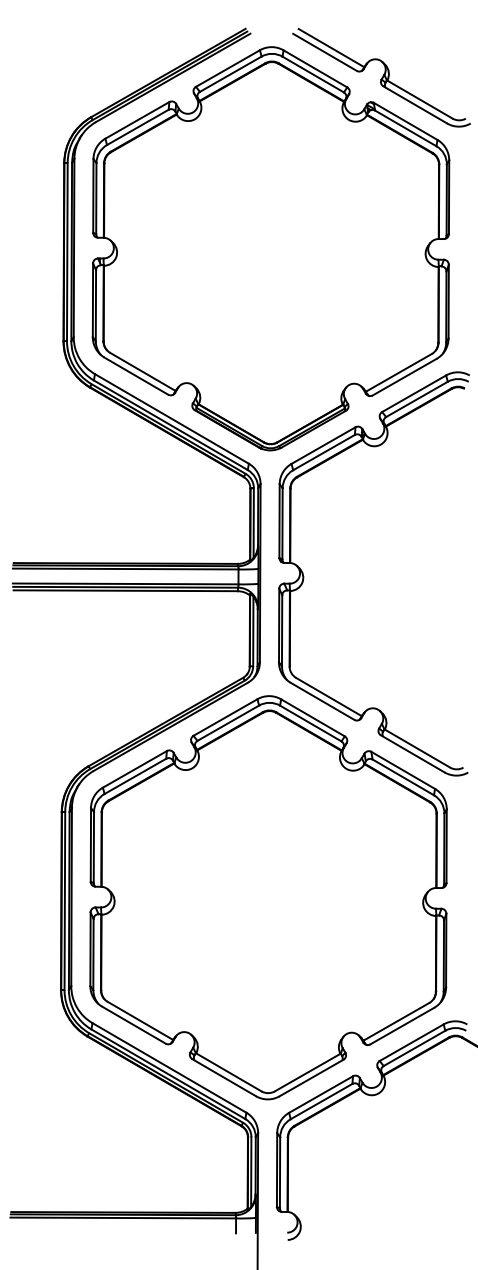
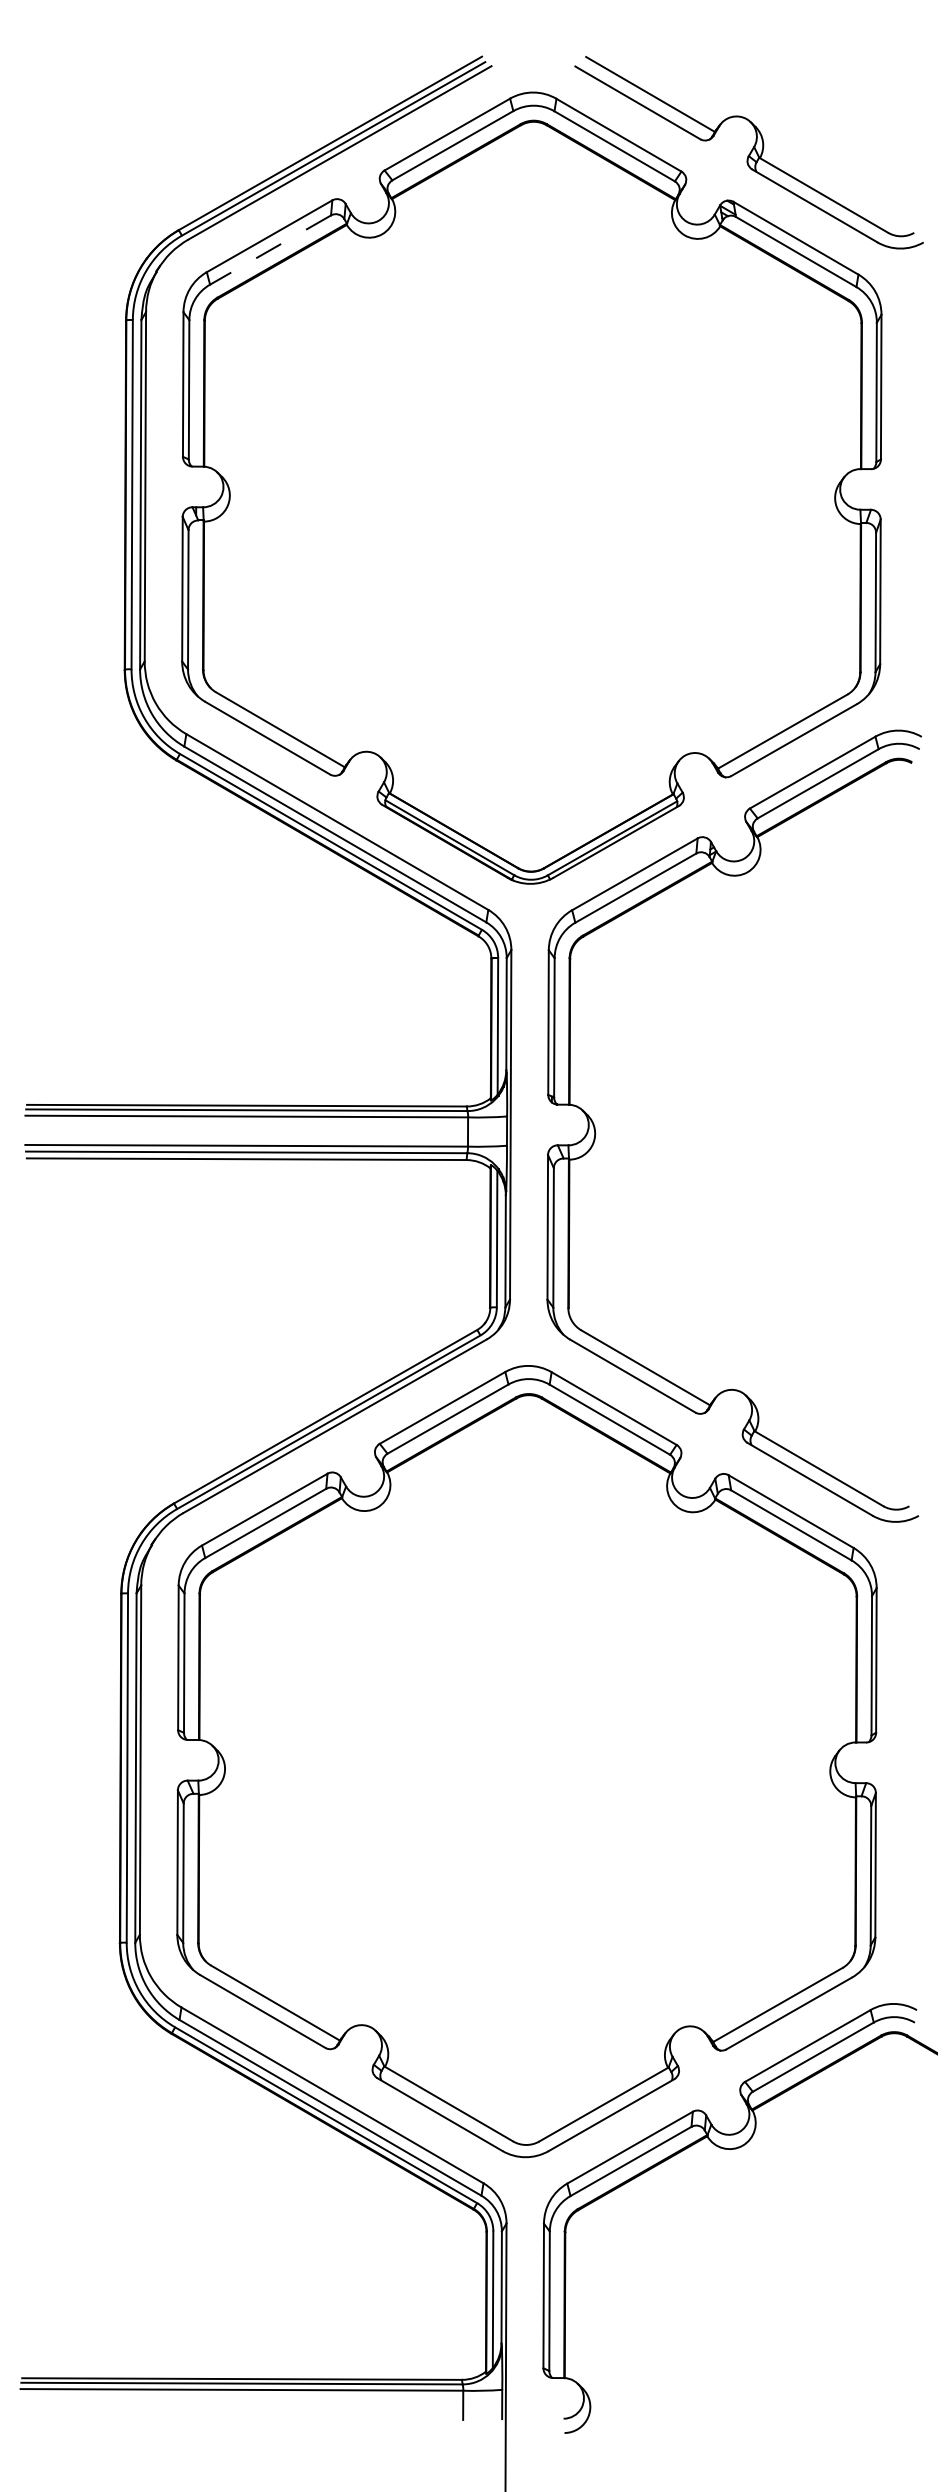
line: (137, 127) -> (269, 250), solid -> dashed

